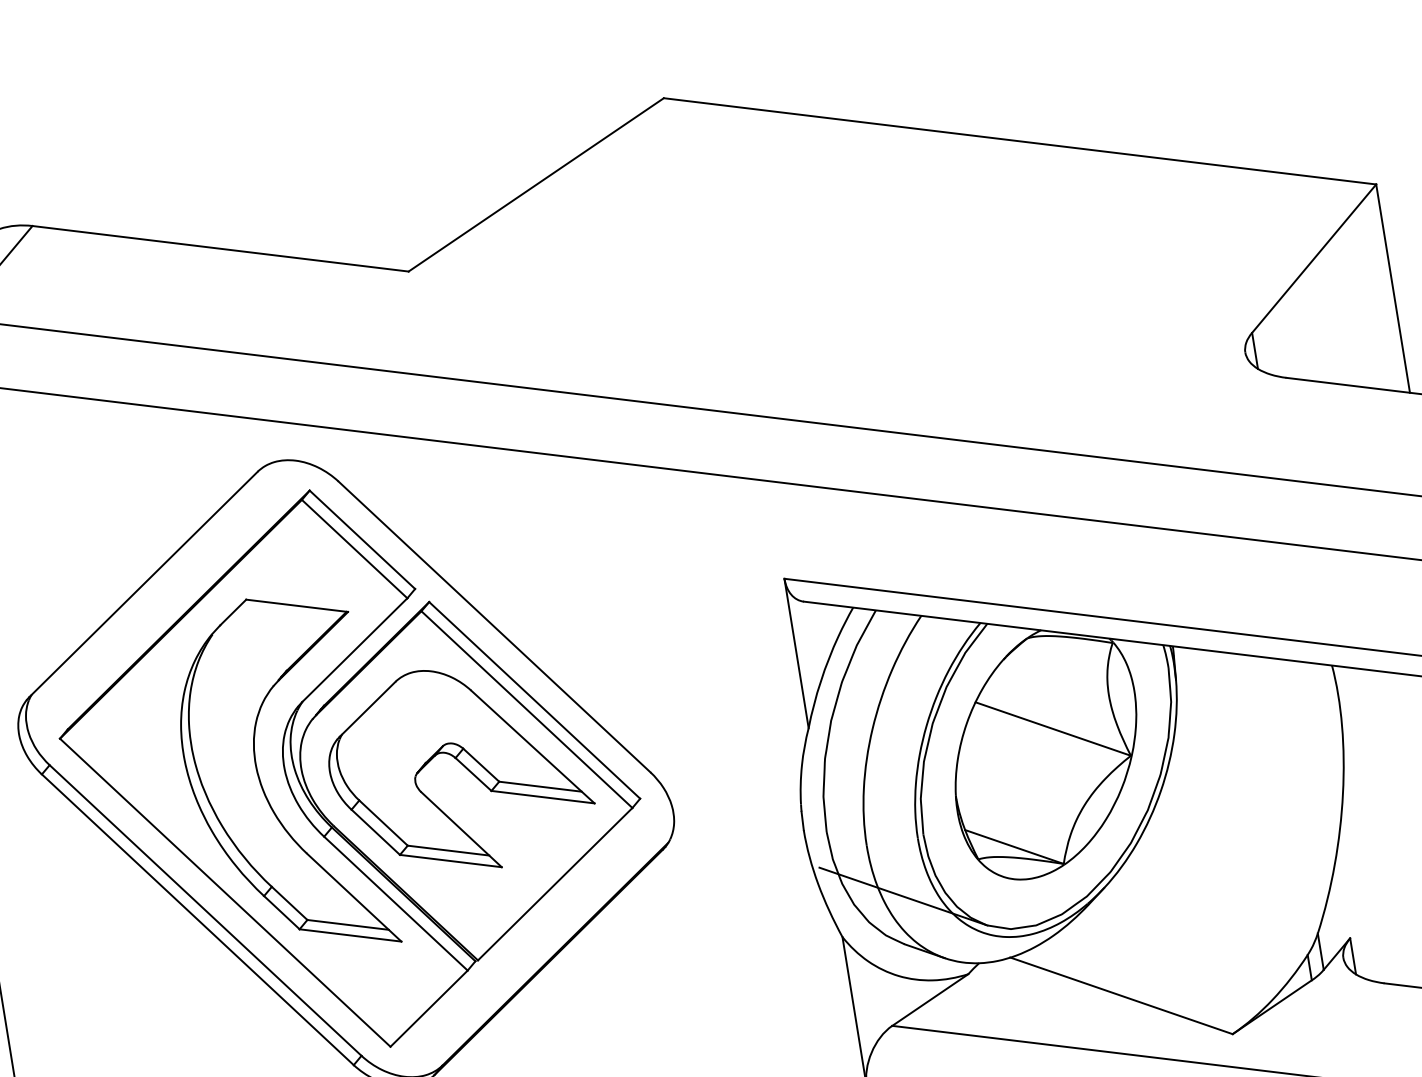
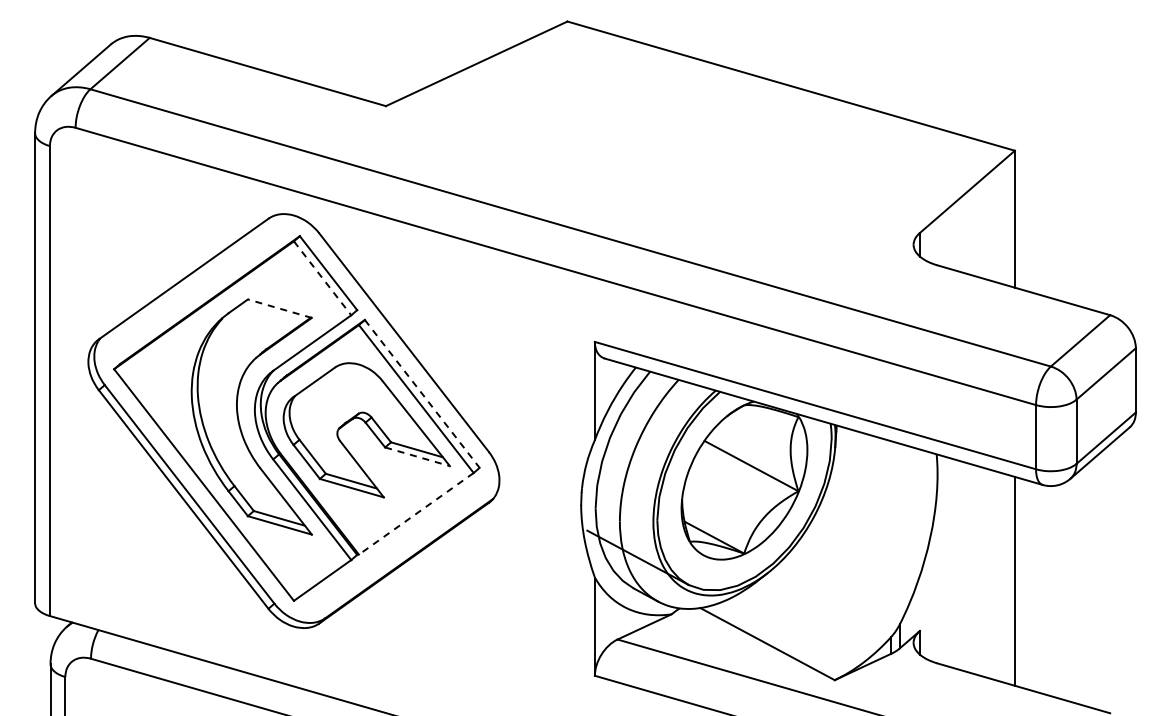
line: (354, 549) -> (322, 278), solid -> dashed
line: (296, 605) -> (279, 308), solid -> dashed
line: (534, 699) -> (422, 393), solid -> dashed
line: (542, 796) -> (417, 456), solid -> dashed
line: (554, 885) -> (415, 514), solid -> dashed

